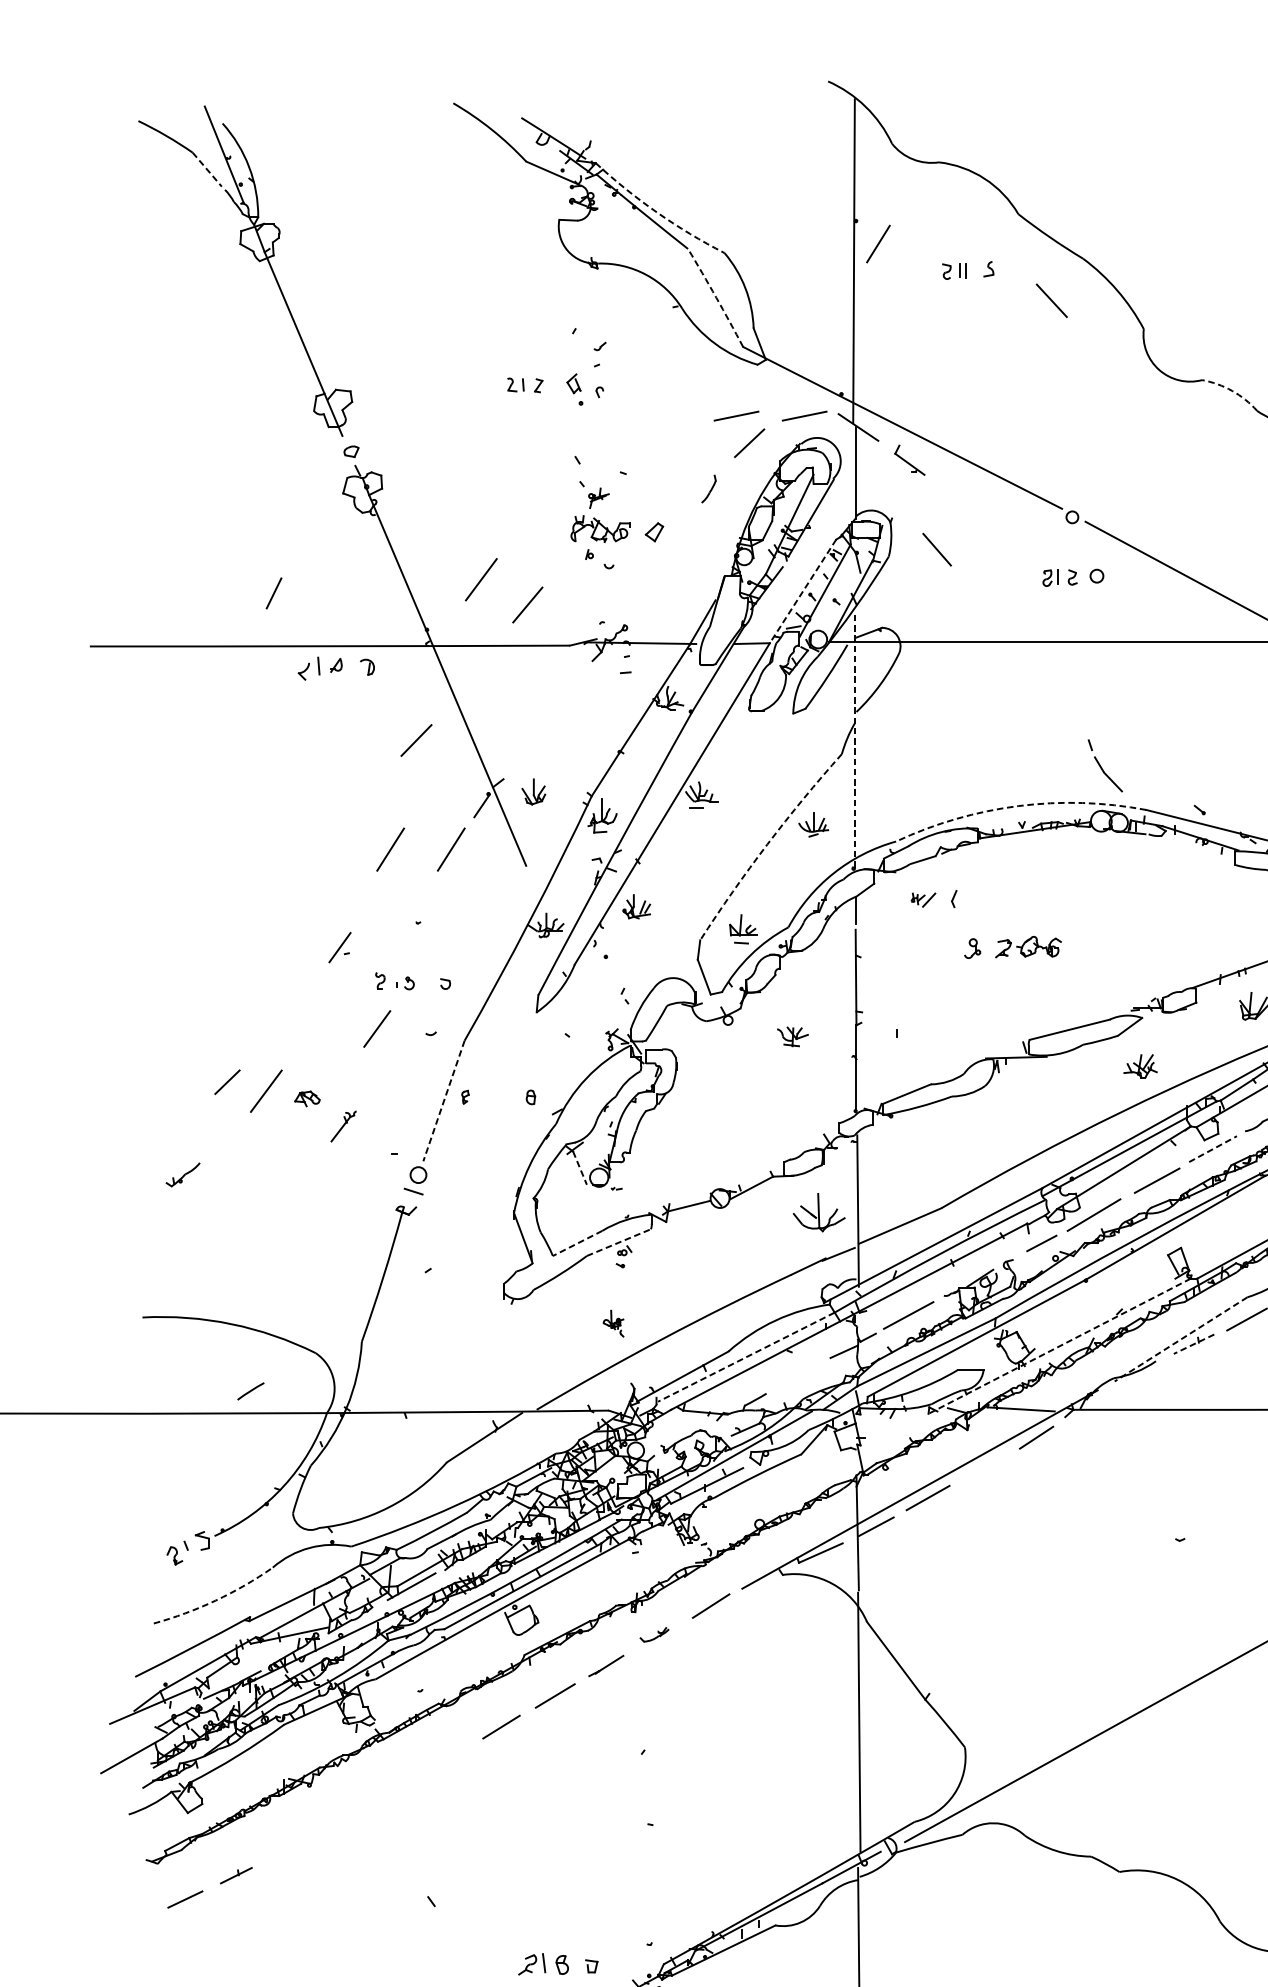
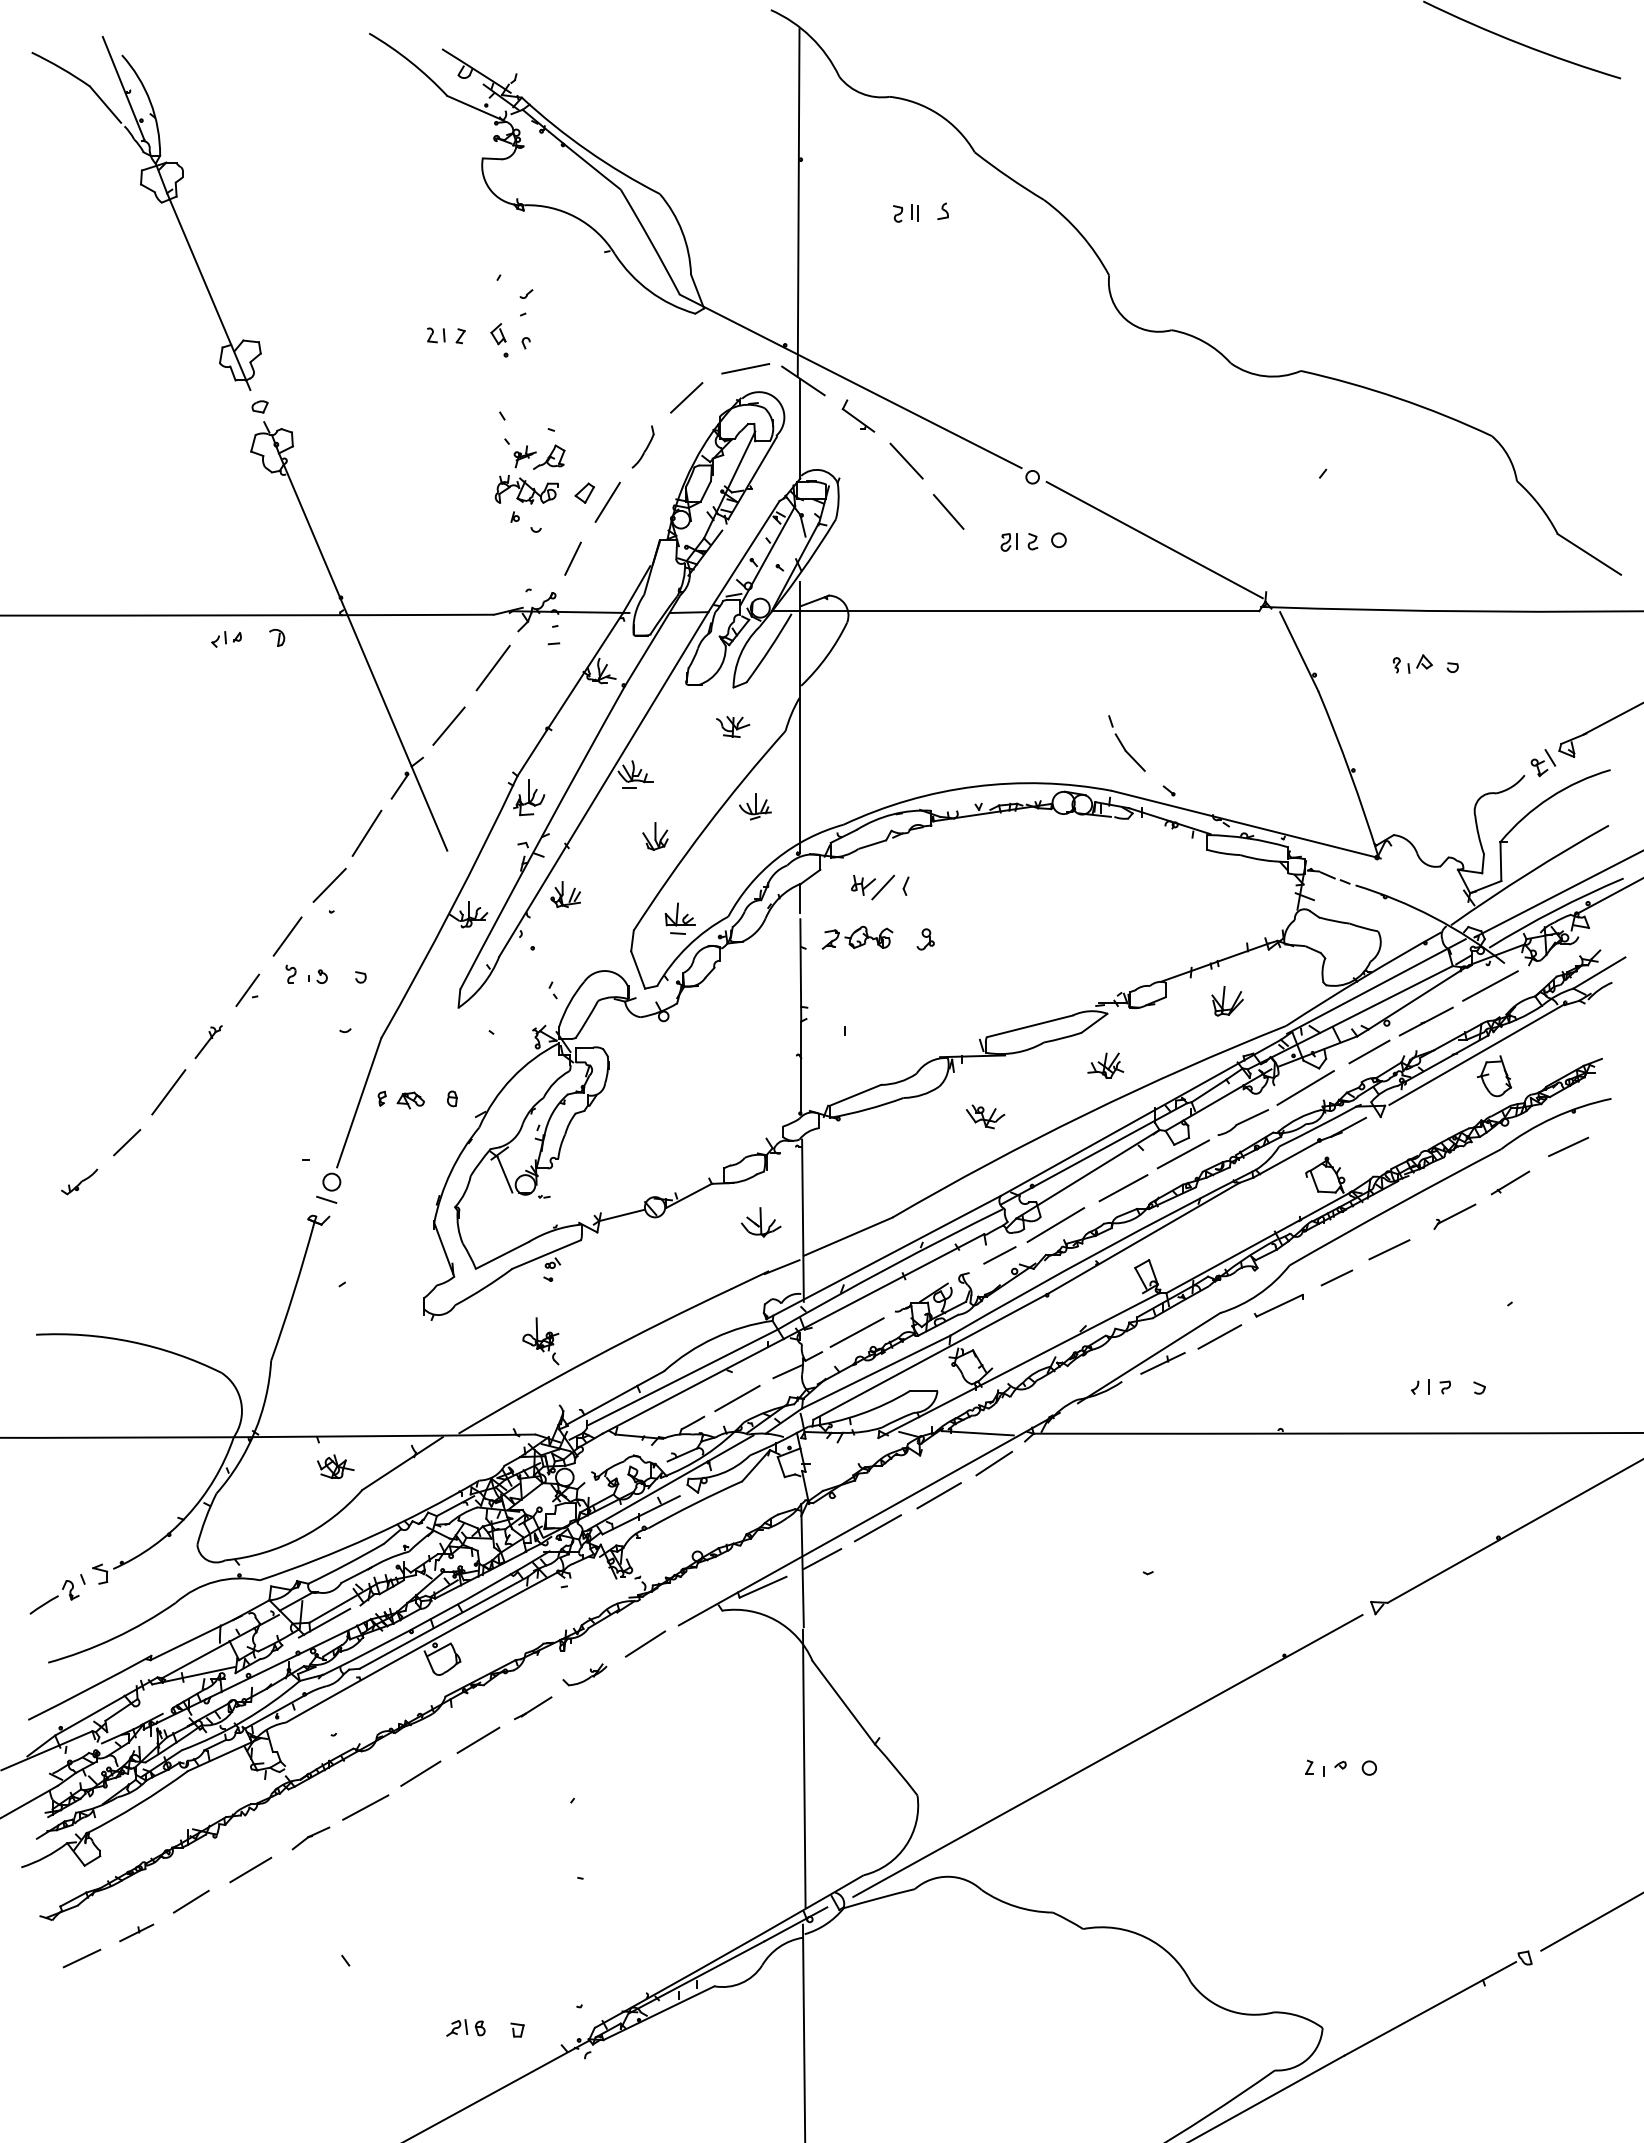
line: (207, 169) -> (105, 104), dashed -> solid
arc: (657, 212) -> (587, 150), dashed -> solid
line: (878, 243) -> (607, 501), moved
arc: (715, 297) -> (650, 241), dashed -> solid
line: (1051, 300) -> (906, 460), moved
arc: (1231, 390) -> (1203, 341), dashed -> solid
line: (736, 415) -> (672, 368), removed
part: (708, 488) -> (642, 446), size x1.43
part: (621, 497) -> (549, 456), added
line: (936, 549) -> (948, 511), moved
line: (480, 579) -> (492, 667), moved
line: (802, 591) -> (743, 556), dashed -> solid
line: (273, 593) -> (572, 558), moved
line: (527, 604) -> (448, 725), moved
part: (320, 668) -> (226, 639), size x0.62
line: (416, 739) -> (329, 884), moved
line: (854, 741) -> (799, 717), dashed -> solid
part: (1104, 765) -> (1126, 743), moved
part: (533, 791) -> (655, 836), moved
arc: (1019, 805) -> (975, 786), dashed -> solid
arc: (767, 844) -> (705, 827), dashed -> solid
line: (390, 848) -> (301, 832), removed
part: (922, 900) -> (872, 887), size x1.67
part: (339, 946) -> (247, 989), moved
part: (1028, 946) -> (857, 937), moved
line: (377, 1028) -> (287, 936), moved
part: (793, 1036) -> (733, 726), moved
line: (227, 1082) -> (127, 1142), moved
part: (307, 1098) -> (410, 1100), moved
line: (444, 1101) -> (359, 1103), dashed -> solid
part: (1028, 1113) -> (985, 1116), added
part: (343, 1126) -> (208, 1042), moved
line: (1213, 1149) -> (1183, 1154), dashed -> solid
line: (580, 1168) -> (505, 1175), dashed -> solid
part: (818, 1212) -> (760, 1222), size x0.71
line: (619, 1242) -> (547, 1254), dashed -> solid
line: (577, 1243) -> (502, 1255), dashed -> solid
part: (613, 1323) -> (540, 1341), size x1.67
line: (1180, 1339) -> (1148, 1358), dashed -> solid
line: (1193, 1344) -> (1162, 1363), dashed -> solid
line: (1059, 1346) -> (1018, 1365), dashed -> solid
line: (746, 1357) -> (683, 1377), dashed -> solid
line: (796, 1376) -> (737, 1398), added
line: (250, 1390) -> (43, 1604), moved
part: (421, 1440) -> (335, 1466), added
line: (984, 1467) -> (938, 1495), added
arc: (215, 1600) -> (114, 1638), dashed -> solid
part: (654, 1634) -> (584, 1674), size x1.43
line: (449, 1758) -> (365, 1807), added
part: (398, 1787) -> (310, 1838), added
line: (342, 1816) -> (250, 1869), added
line: (287, 1846) -> (191, 1901), added
part: (543, 1963) -> (465, 2027), size x0.71

